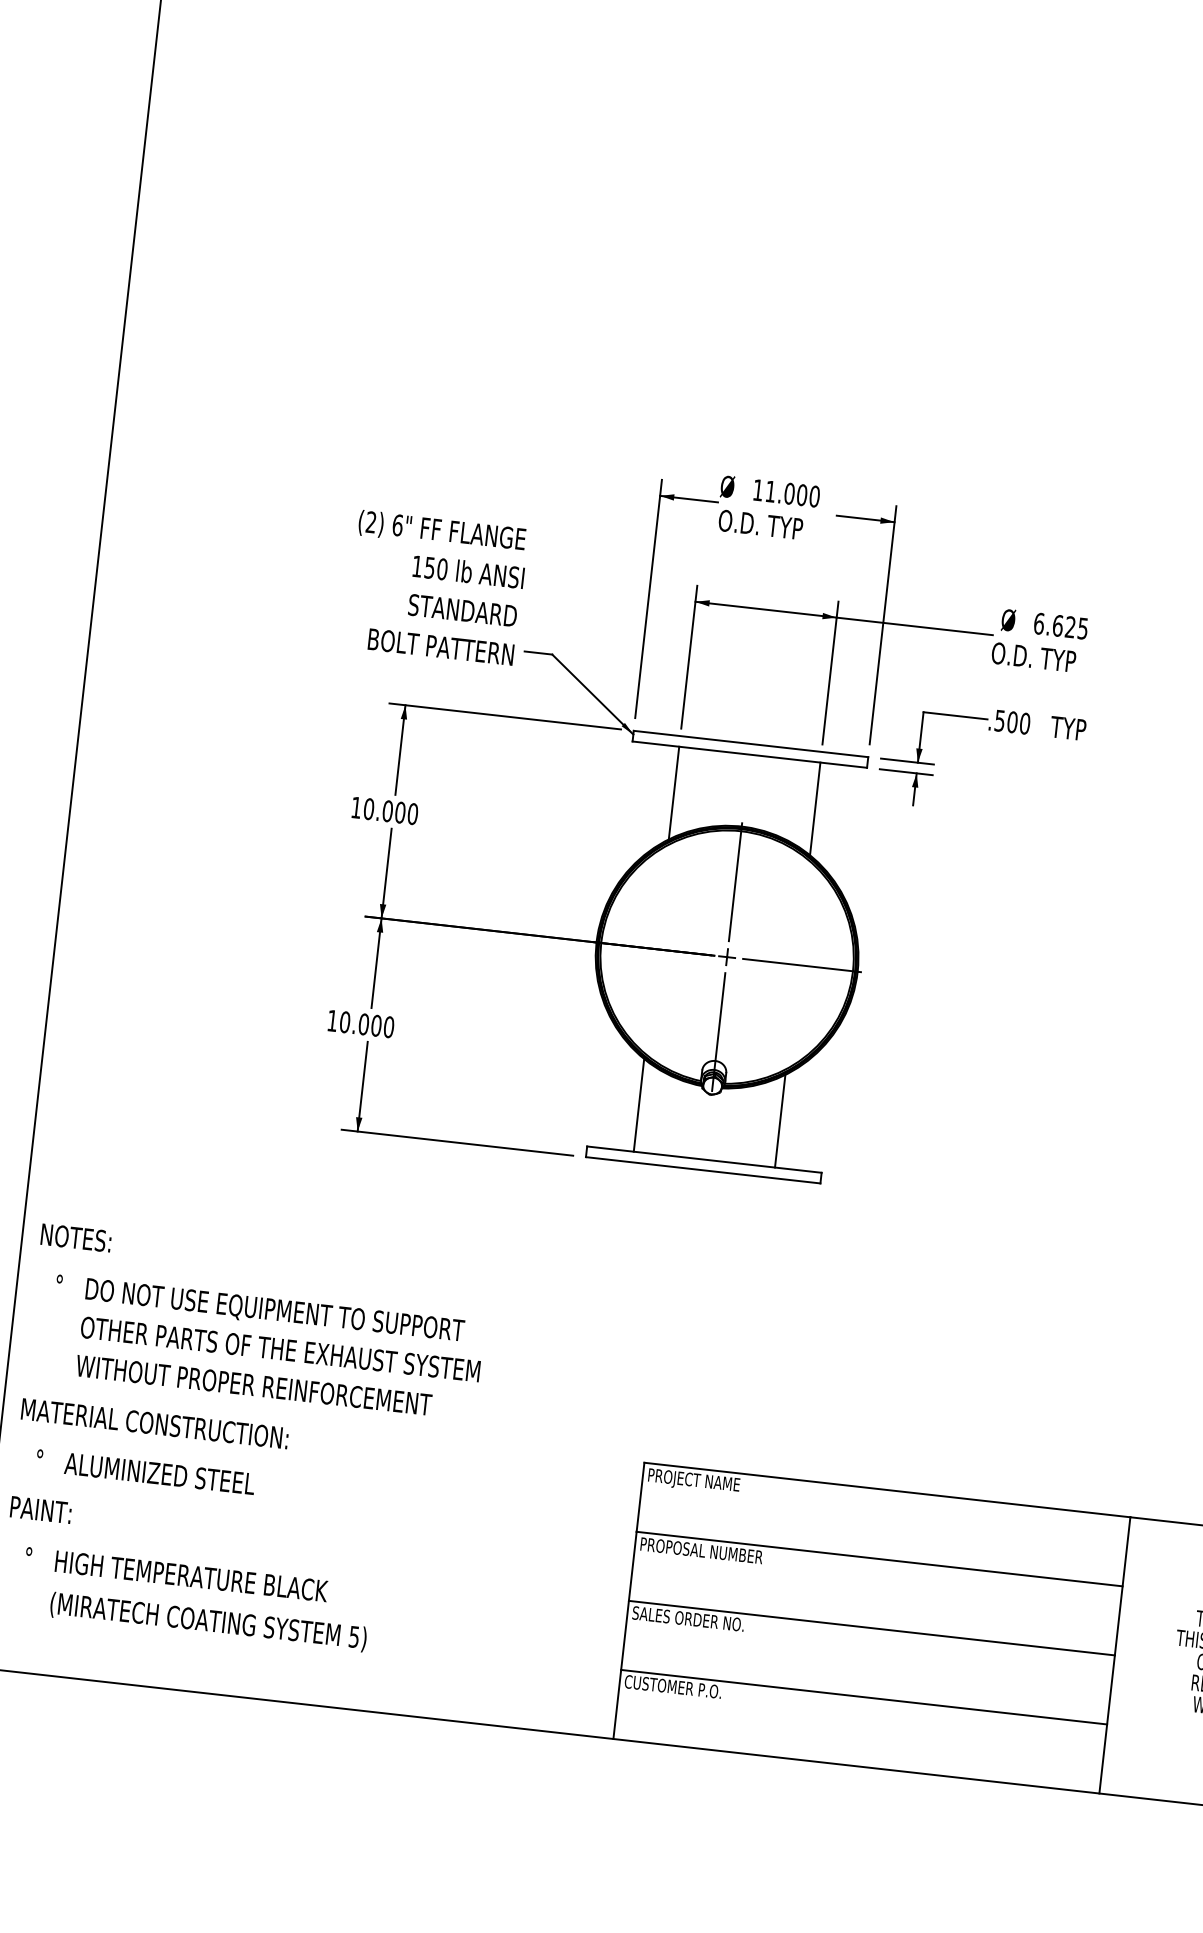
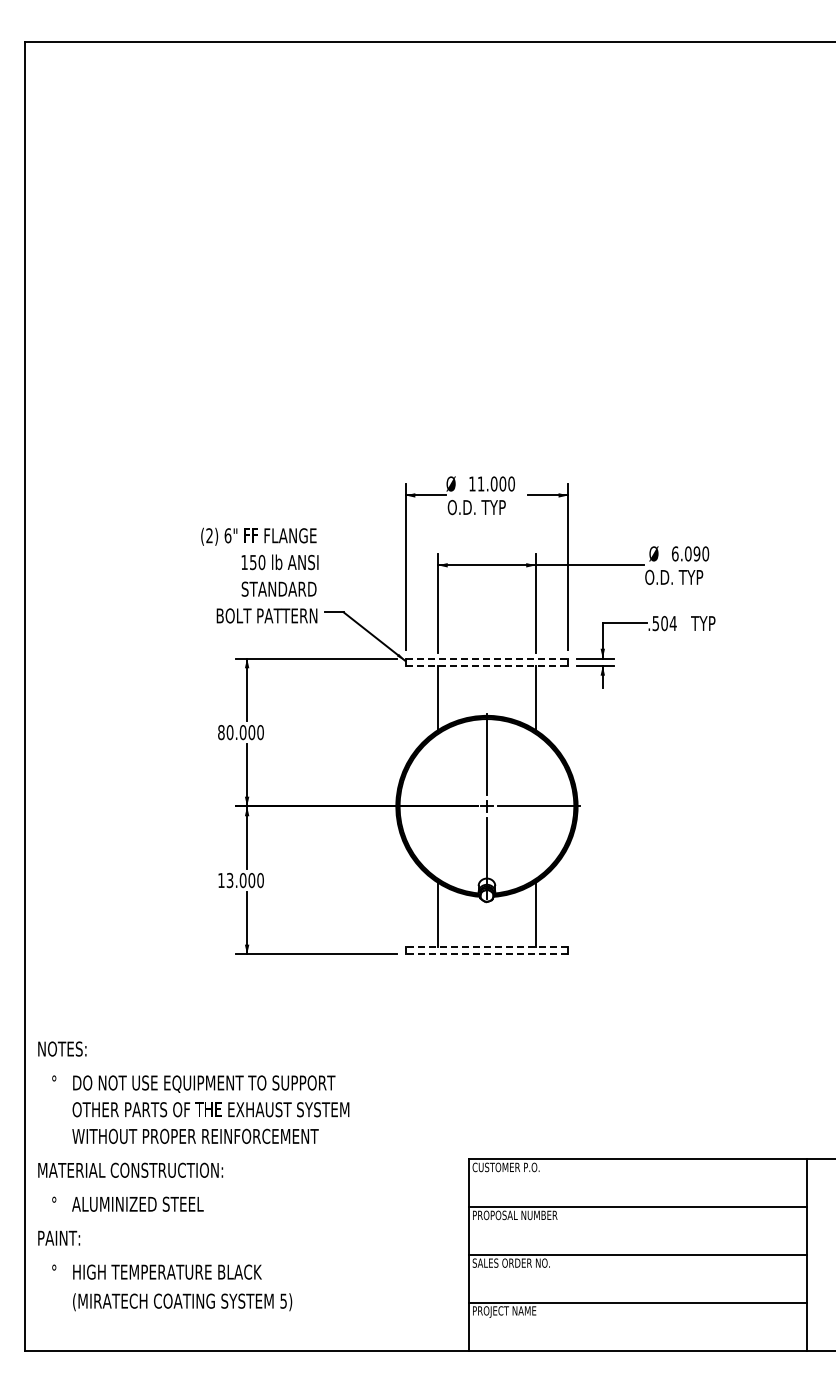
text: (1071, 626) -> (697, 553), 6.625 -> 6.090
text: (1023, 723) -> (672, 623), .500 -> .504
line: (751, 744) -> (487, 658), solid -> dashed
line: (750, 754) -> (487, 665), solid -> dashed
text: (356, 807) -> (221, 732), 10.000 -> 80.000
text: (344, 1022) -> (229, 880), 10.000 -> 13.000
line: (703, 1160) -> (486, 947), solid -> dashed
line: (702, 1170) -> (486, 954), solid -> dashed
text: (695, 1481) -> (505, 1168), PROJECT NAME -> CUSTOMER P.O.
text: (672, 1687) -> (505, 1311), CUSTOMER P.O. -> PROJECT NAME

